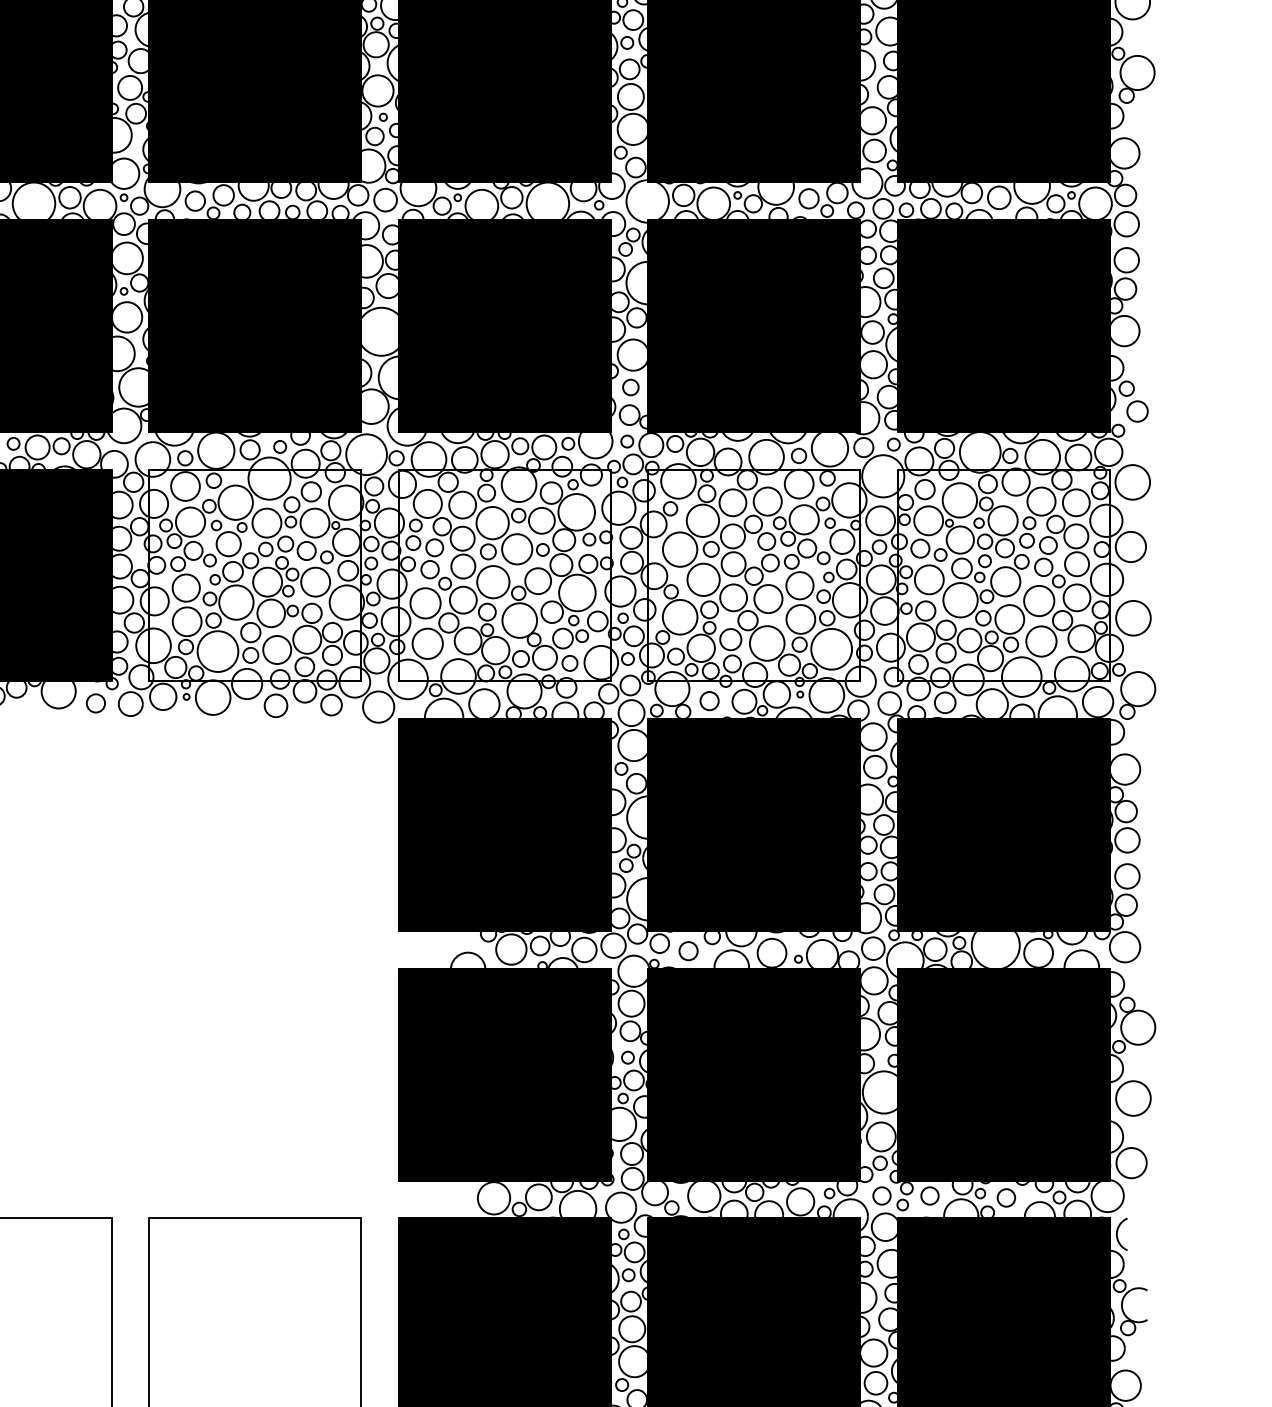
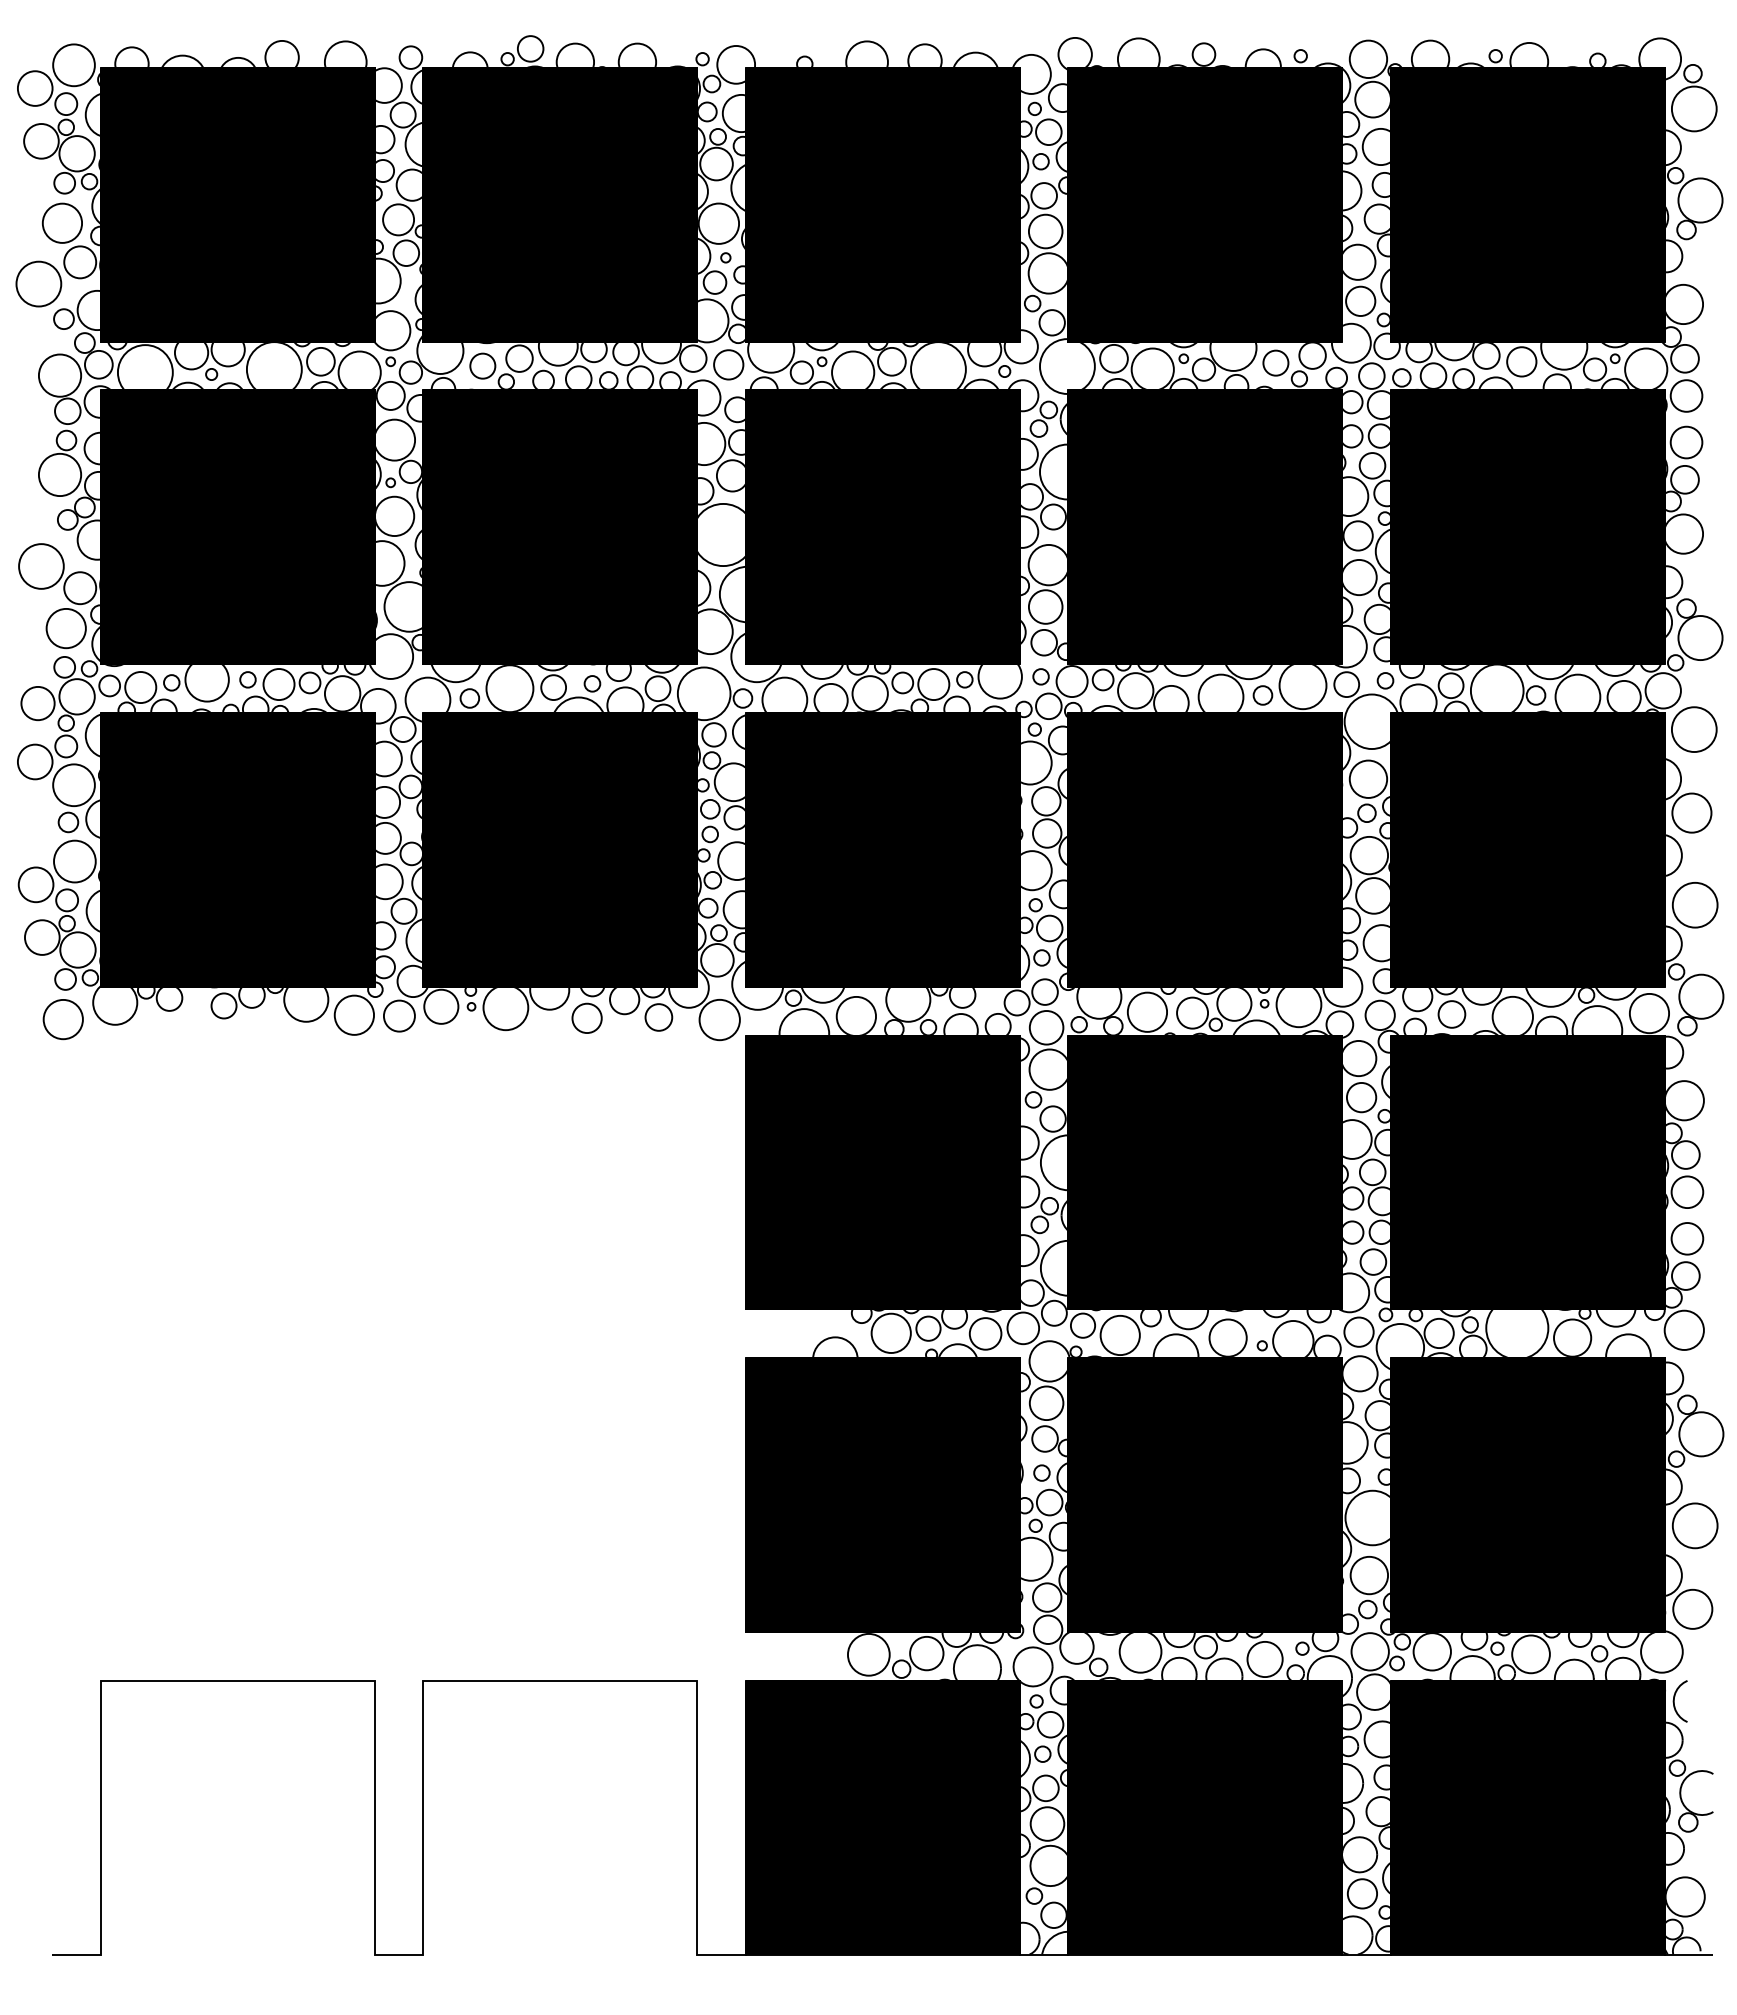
circle: (630, 387) -> (1045, 606), size x1.67
circle: (1137, 411) -> (1700, 638), size x1.67
fill: (255, 575) -> (560, 849), added
fill: (504, 575) -> (882, 849), added
fill: (754, 575) -> (1205, 849), added
fill: (1003, 575) -> (1527, 849), added
circle: (709, 700) -> (1147, 1011), size x1.67
circle: (96, 702) -> (354, 1014), size x1.67
circle: (687, 951) -> (1119, 1335), size x1.67
circle: (881, 1195) -> (1369, 1651), size x1.67
circle: (929, 1195) -> (1431, 1651), size x1.67
circle: (1006, 1198) -> (1530, 1654), size x1.67

